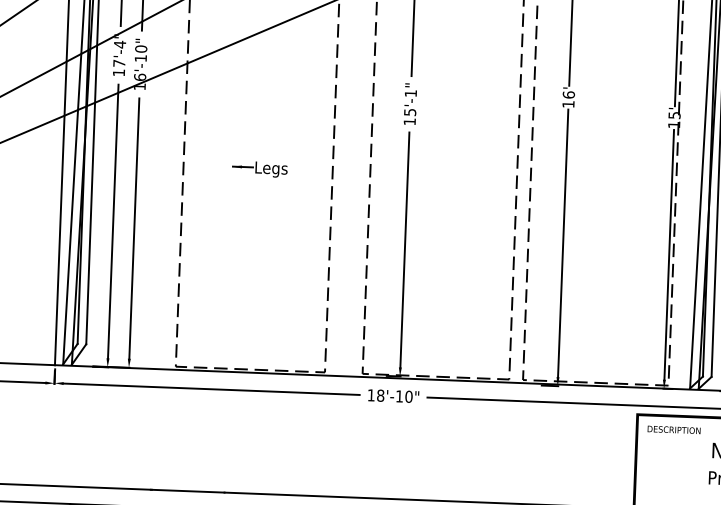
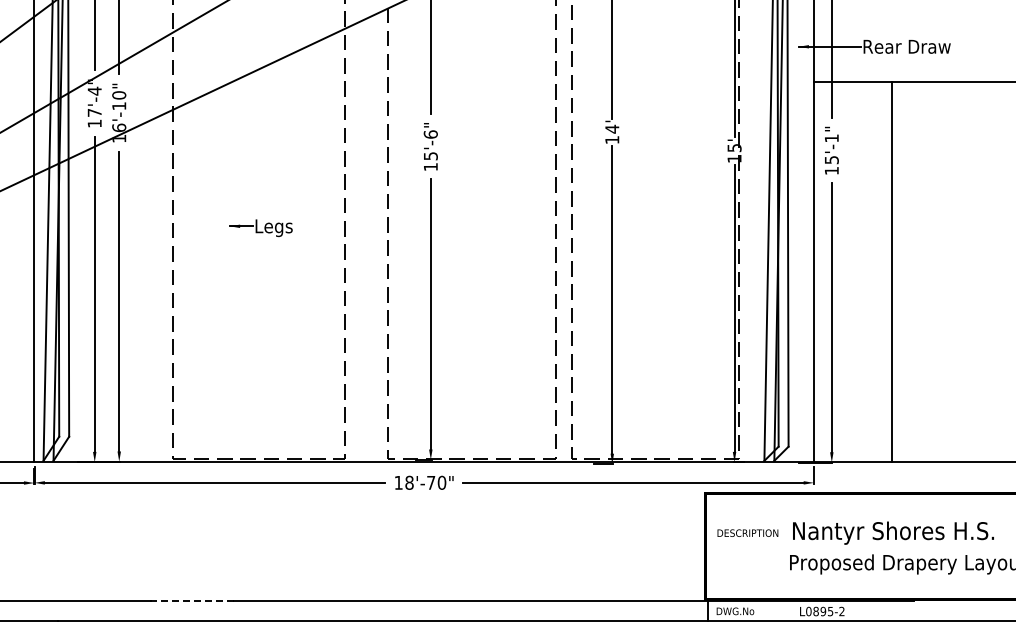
text: (410, 93) -> (430, 134), 15'-1" -> 15'-6"
text: (569, 94) -> (612, 128), 16' -> 14'
text: (399, 396) -> (431, 482), 18'-10" -> 18'-70"
text: (673, 429) -> (747, 532), moved
line: (188, 490) -> (192, 600), solid -> dashed

